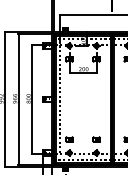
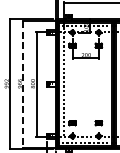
line: (18, 99) -> (23, 84), solid -> dashed

